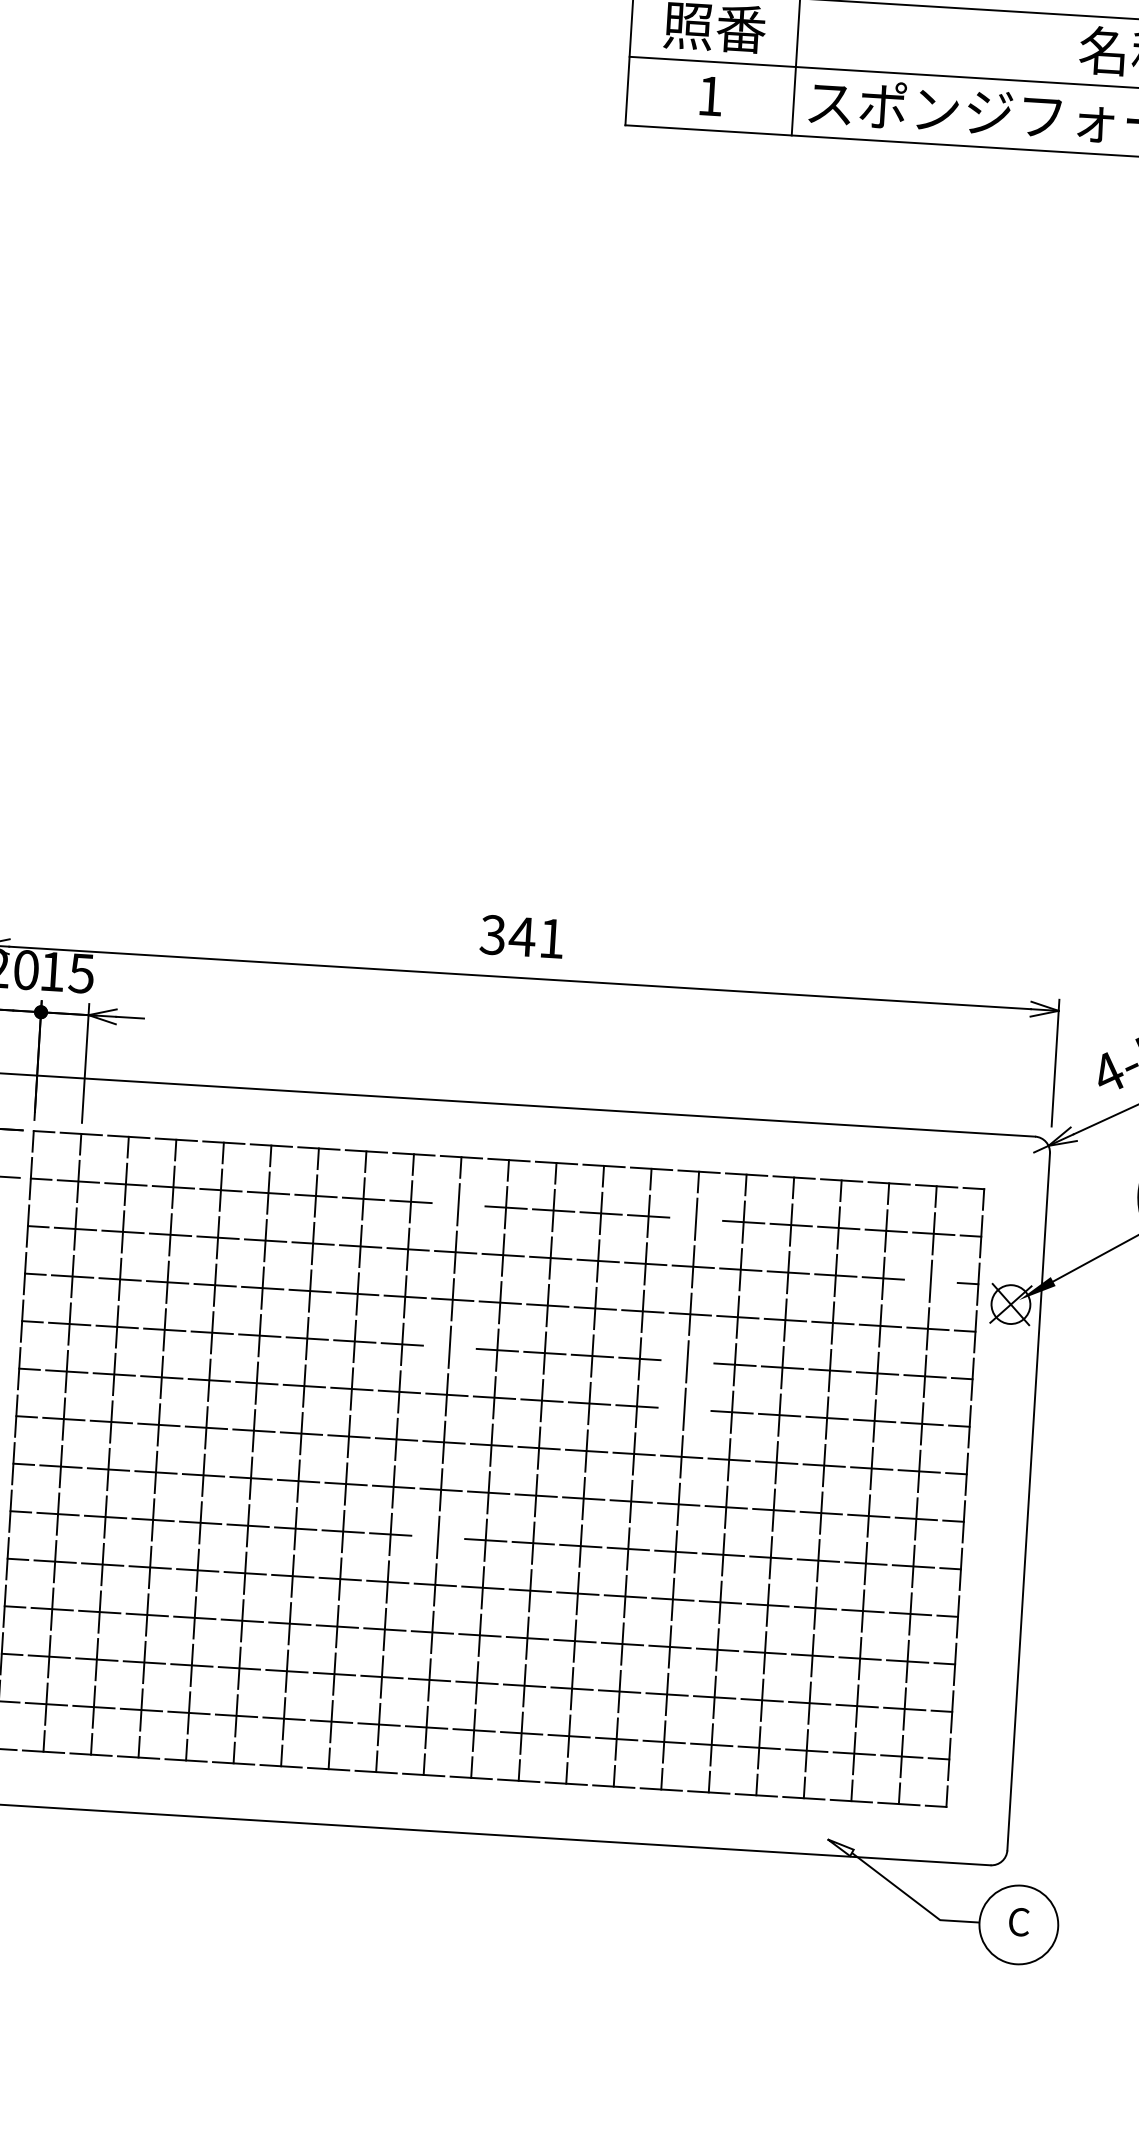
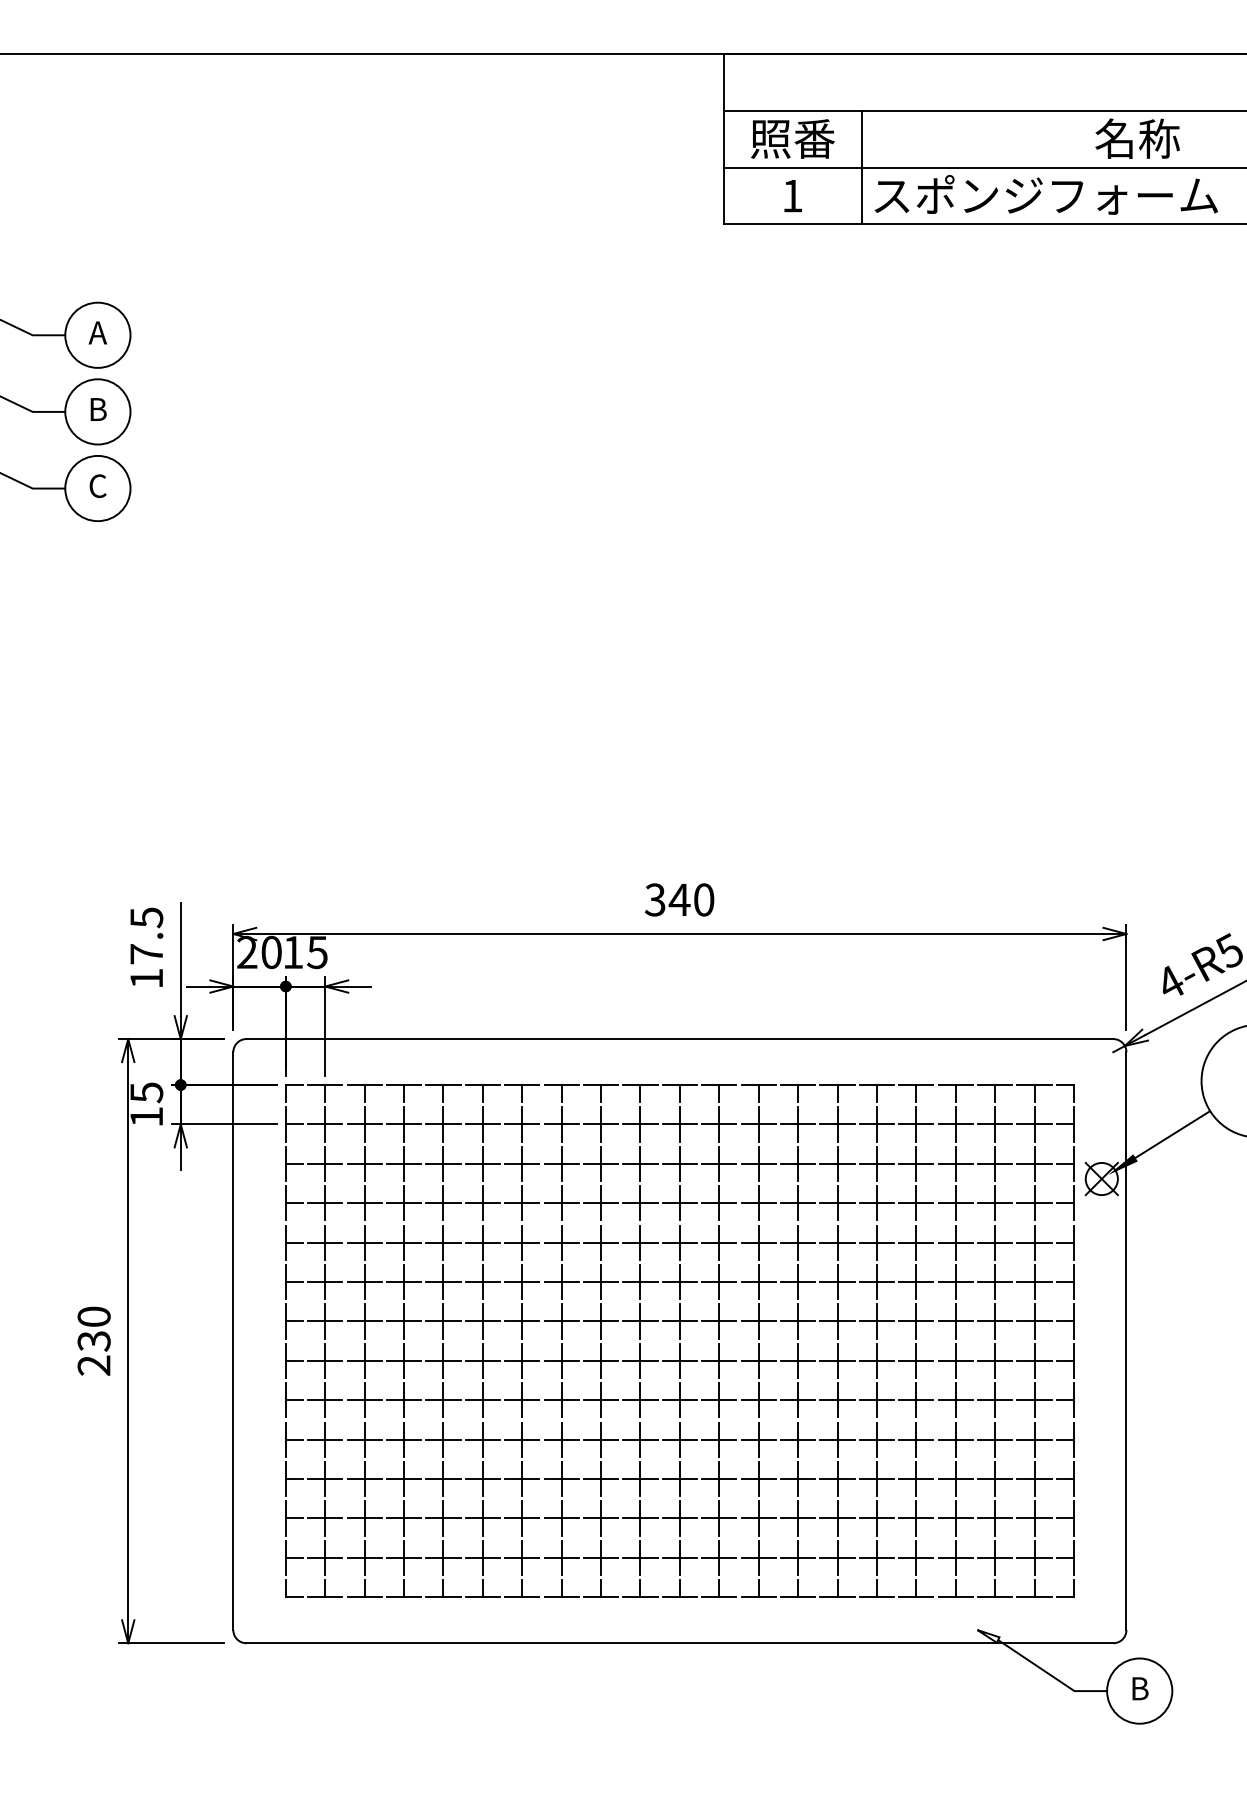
text: (552, 938) -> (704, 899), 341 -> 340
line: (458, 1204) -> (640, 1124), added
line: (696, 1219) -> (837, 1124), added
line: (930, 1280) -> (1034, 1163), added
line: (449, 1347) -> (640, 1242), added
line: (687, 1361) -> (837, 1242), added
line: (684, 1409) -> (837, 1282), added
line: (438, 1537) -> (640, 1400), added
text: (1018, 1921) -> (1139, 1688), C -> B

